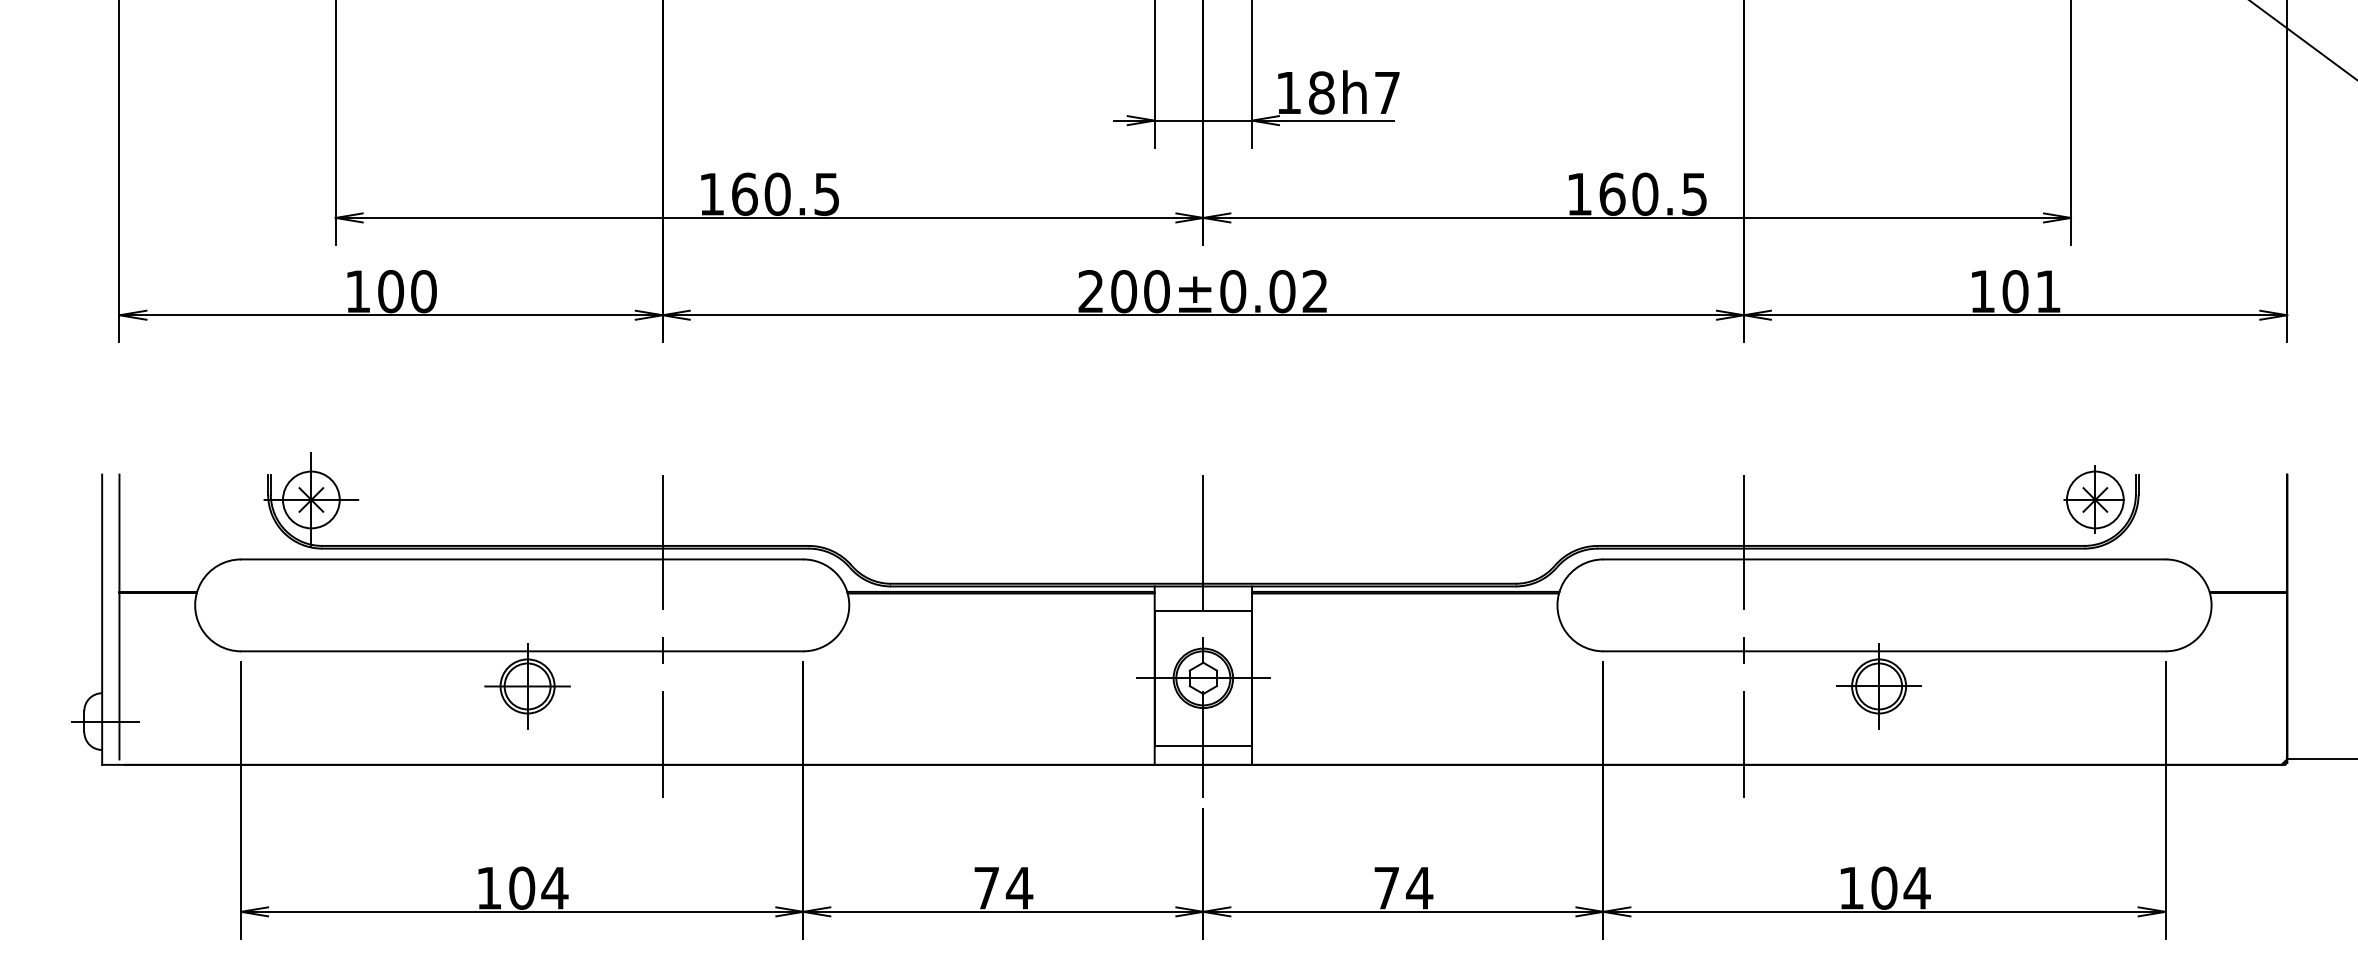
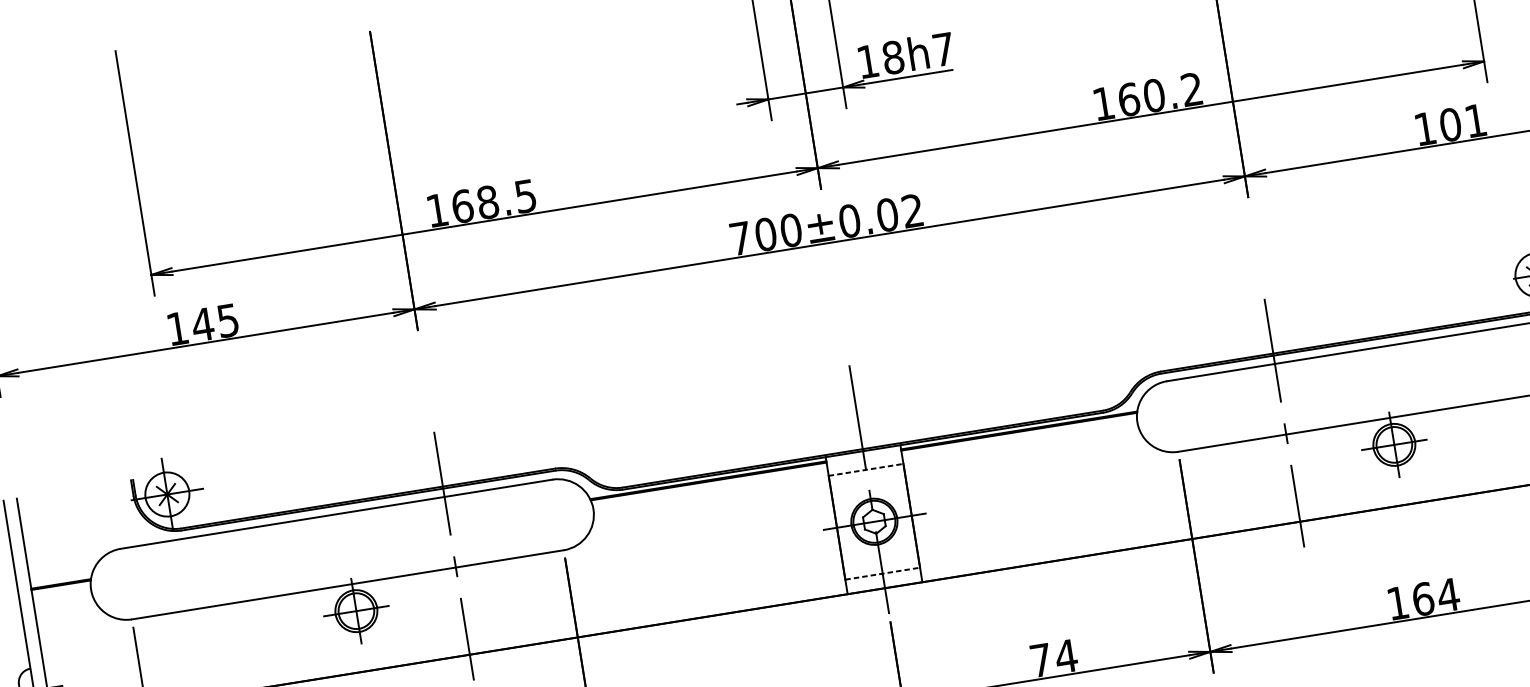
text: (777, 193) -> (487, 201), 160.5 -> 168.5
text: (1694, 193) -> (1191, 89), 160.5 -> 160.2
text: (406, 291) -> (214, 322), 100 -> 145
text: (1090, 291) -> (740, 238), 200±0.02 -> 700±0.02
line: (1203, 610) -> (866, 469), solid -> dashed
line: (1203, 745) -> (882, 573), solid -> dashed
text: (1884, 887) -> (1423, 598), 104 -> 164

